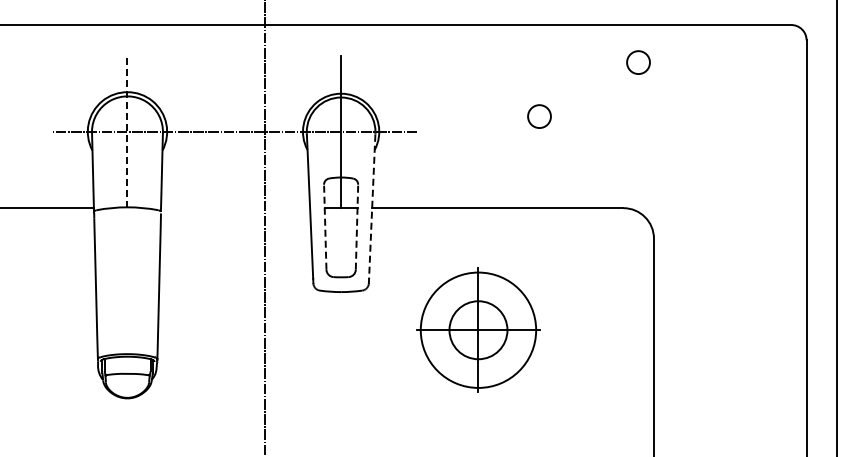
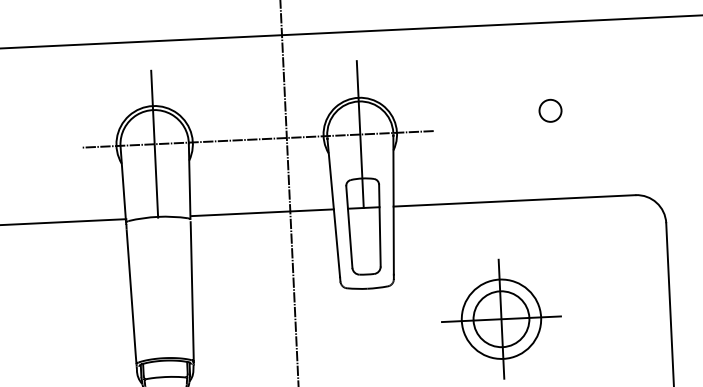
circle: (638, 62) -> (643, 54), removed
line: (127, 131) -> (154, 143), dashed -> solid
line: (372, 207) -> (393, 205), dashed -> solid
line: (236, 208) -> (263, 213), added
line: (325, 226) -> (349, 226), dashed -> solid
line: (357, 226) -> (380, 224), dashed -> solid
circle: (478, 330) -> (501, 319), size x0.71

